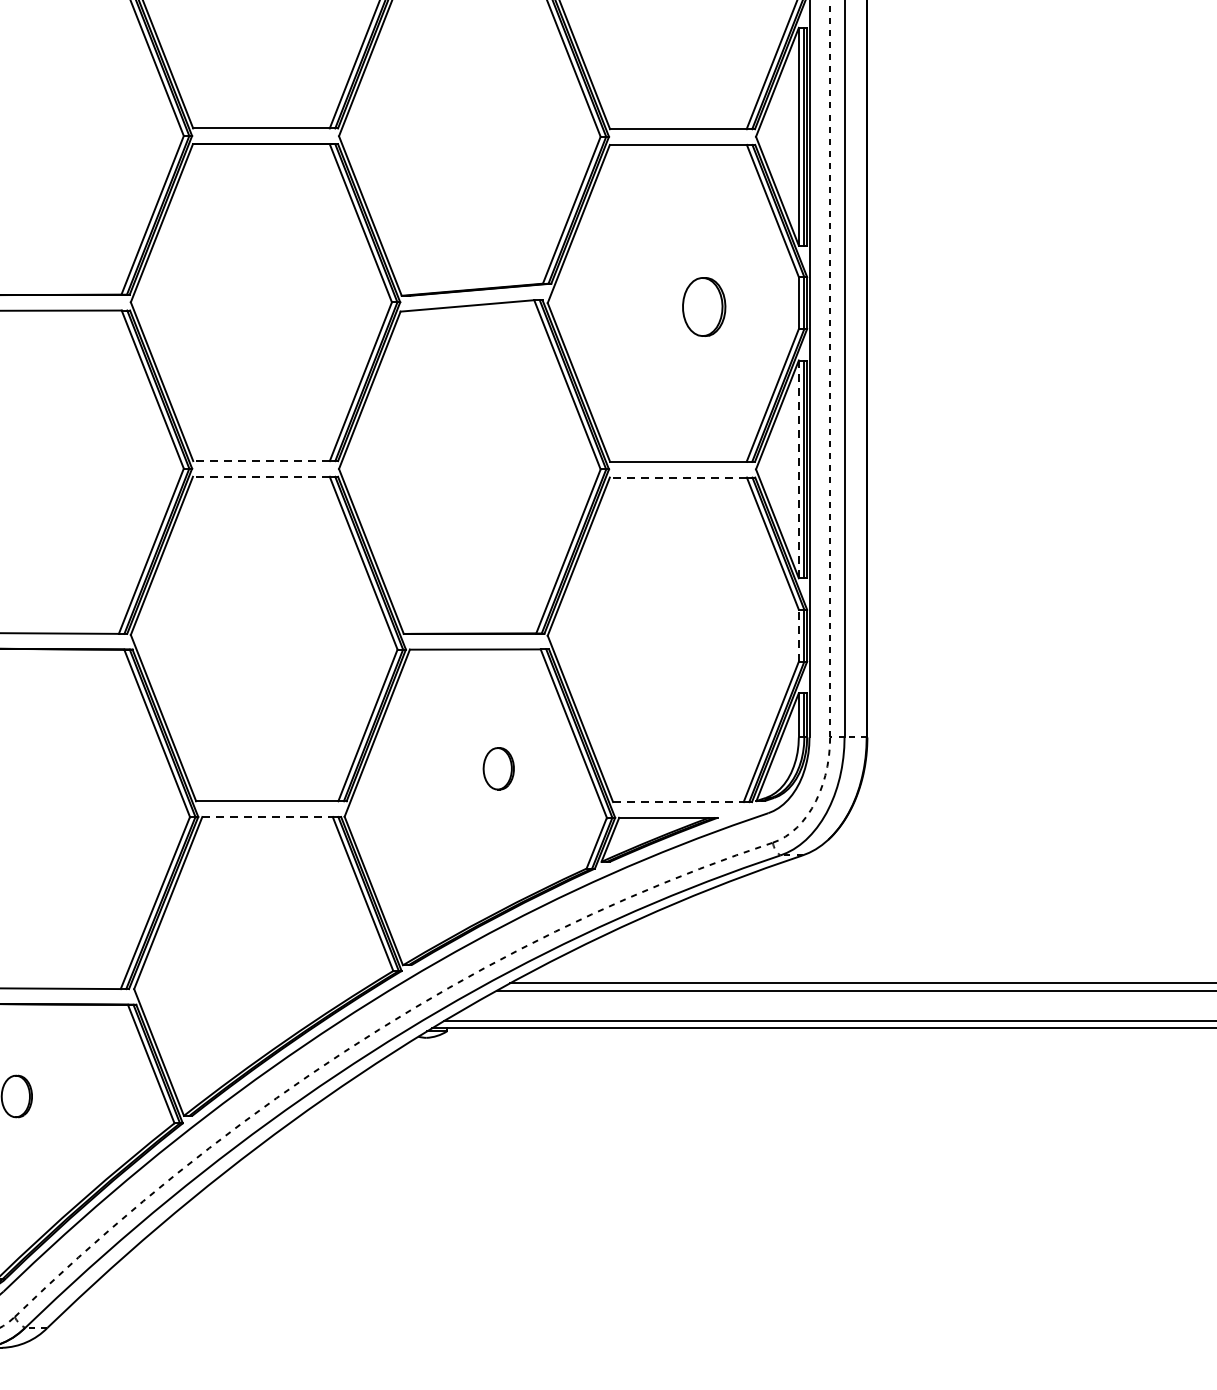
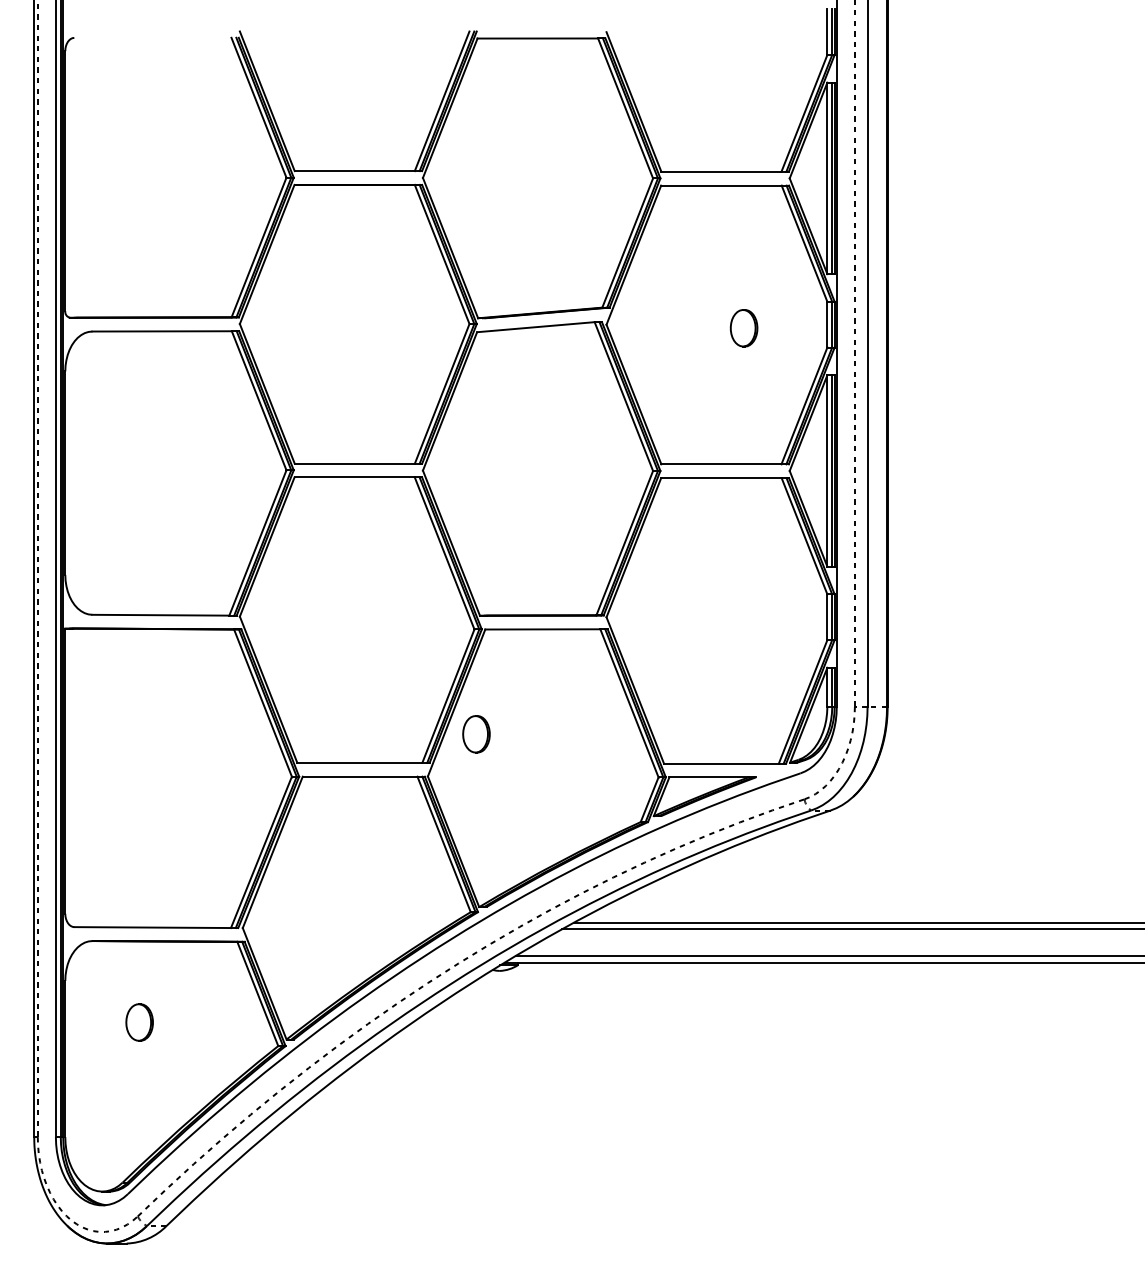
part: (703, 307) -> (743, 328), size x0.71
line: (261, 460) -> (354, 463), dashed -> solid
line: (798, 468) -> (827, 470), dashed -> solid
line: (261, 476) -> (354, 477), dashed -> solid
line: (677, 477) -> (720, 478), dashed -> solid
line: (798, 636) -> (827, 617), dashed -> solid
part: (498, 769) -> (476, 734), moved
line: (678, 802) -> (721, 763), dashed -> solid
line: (268, 816) -> (360, 776), dashed -> solid

